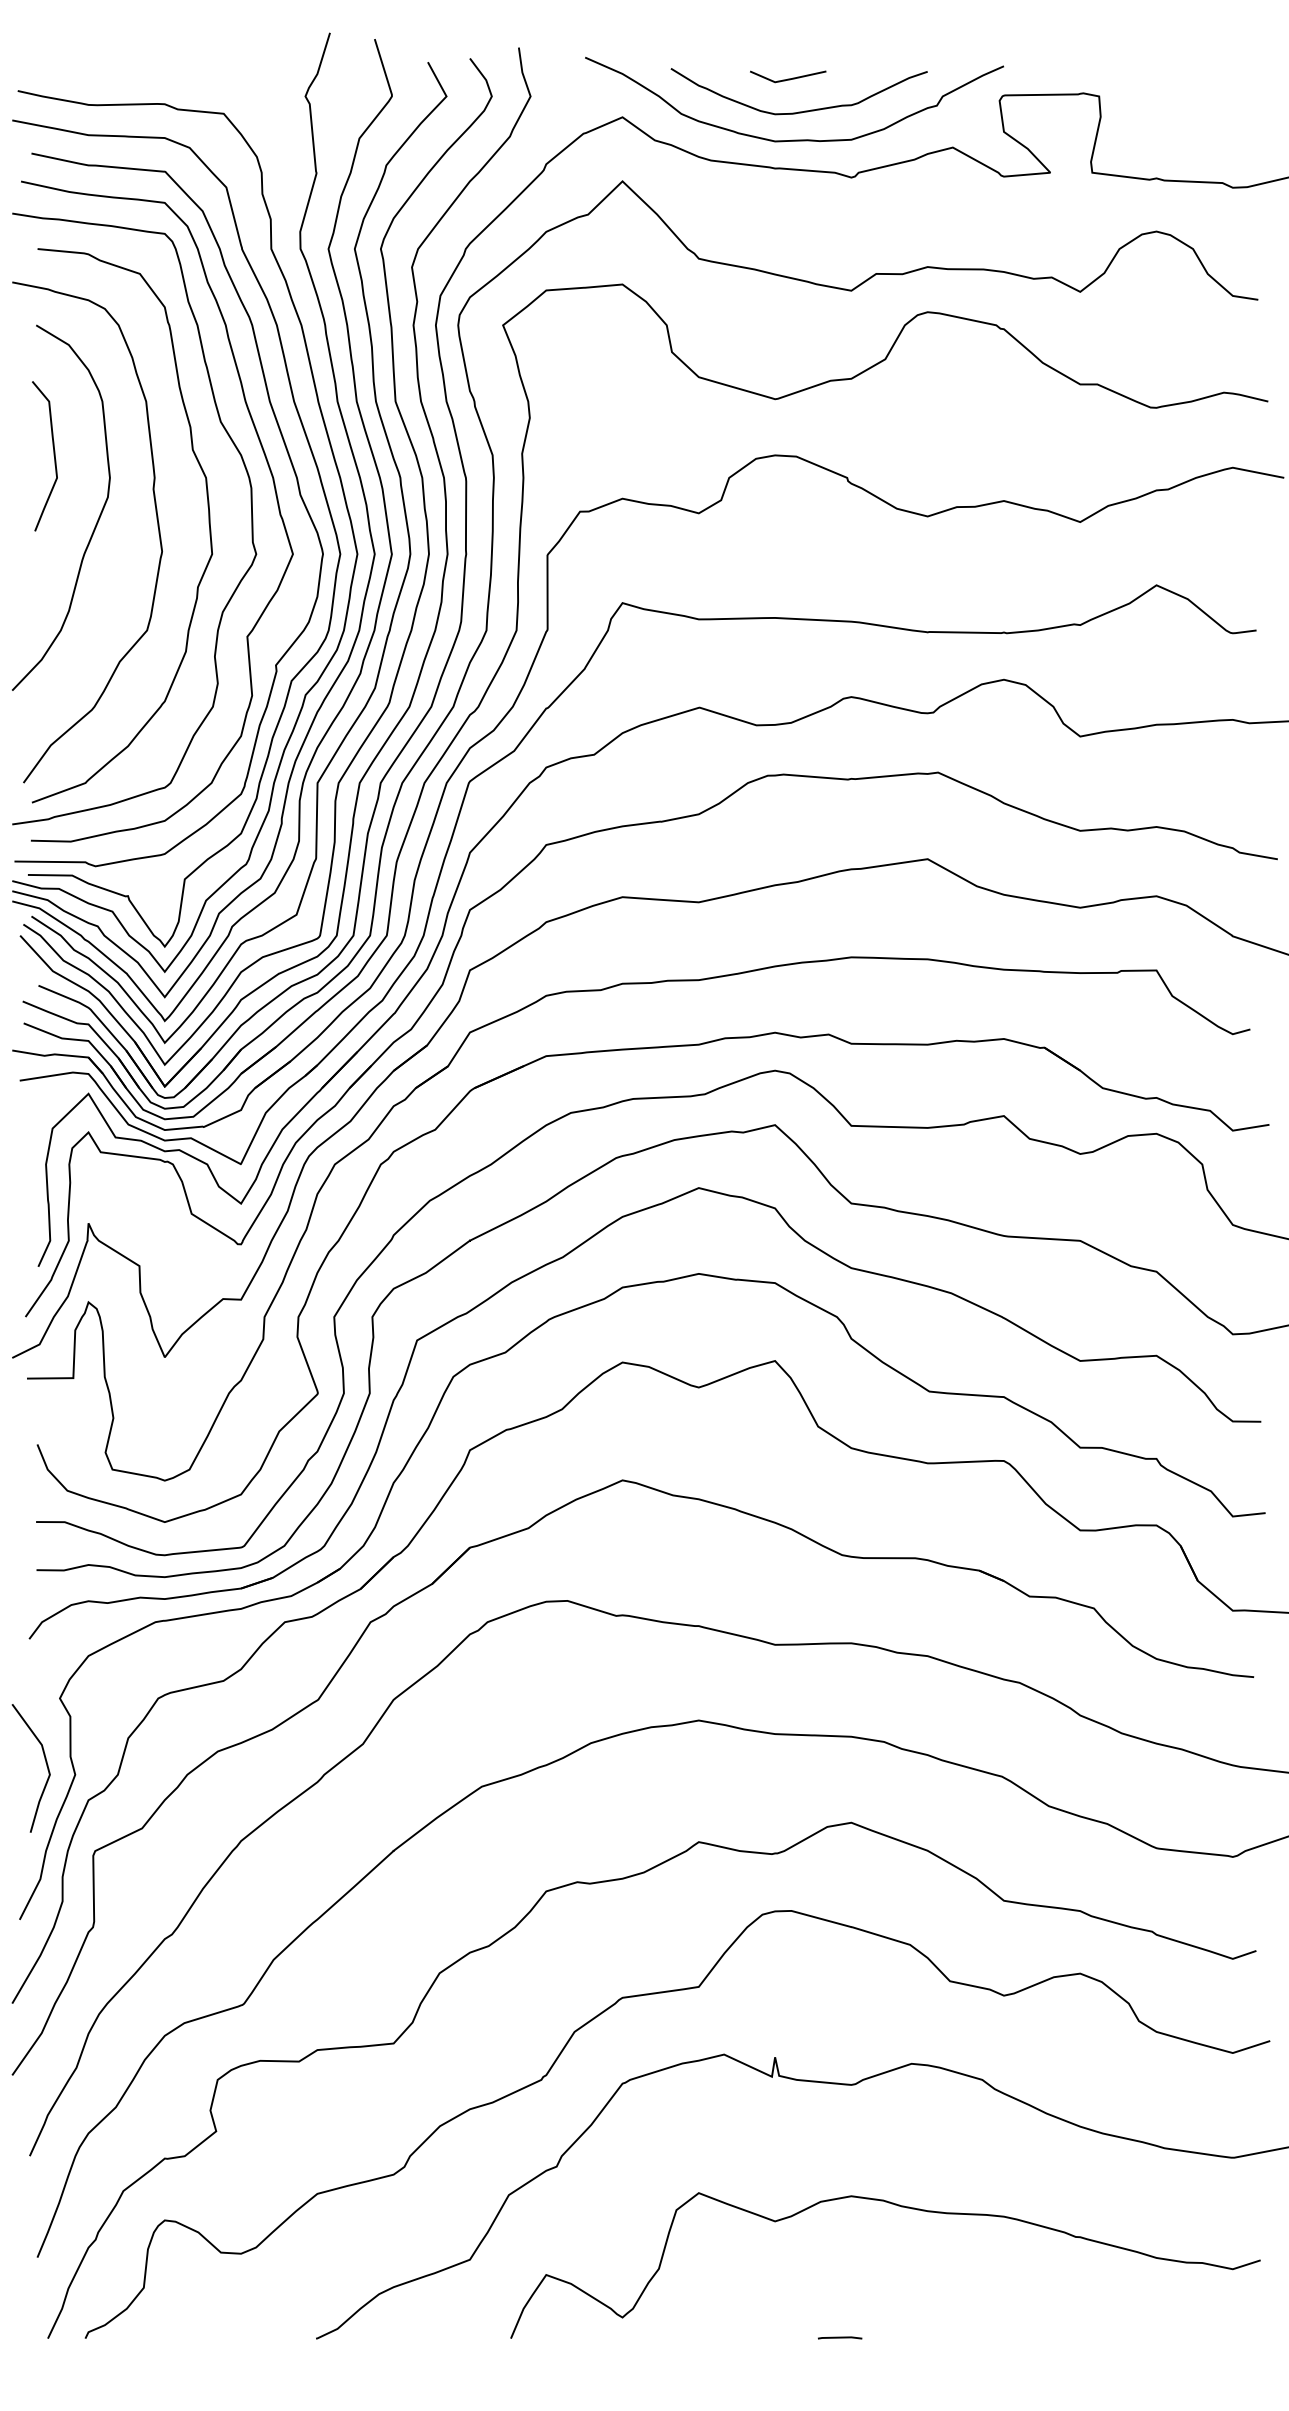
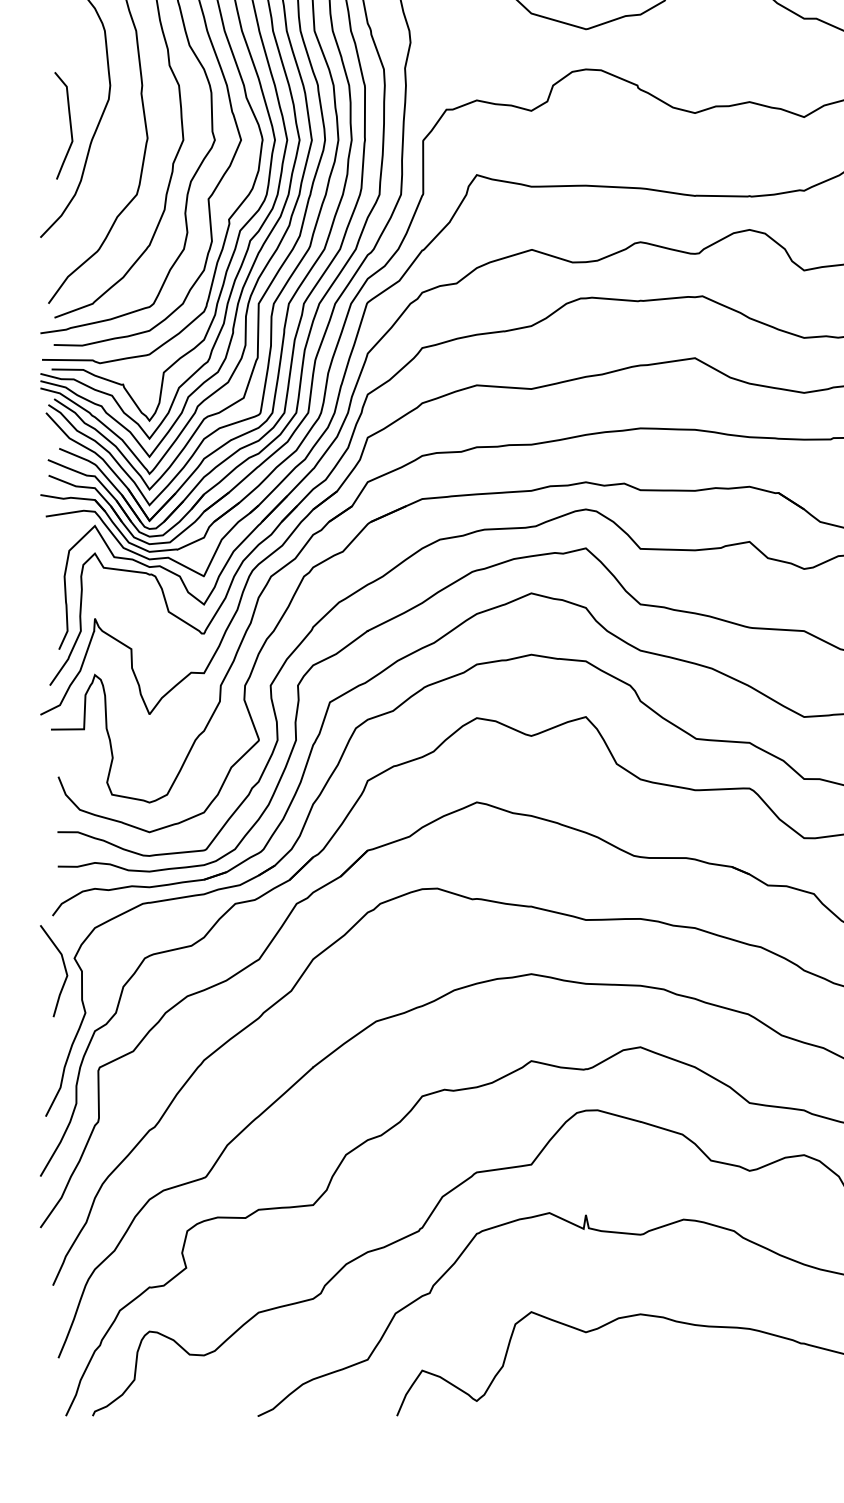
curve: (53, 455) -> (69, 125), moved
line: (46, 1766) -> (64, 969), moved
line: (840, 2337) -> (632, 1415), removed

